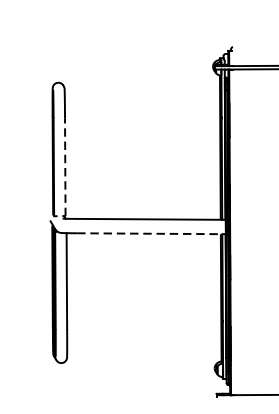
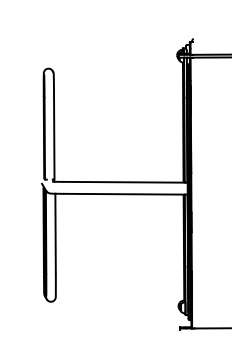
line: (65, 166) -> (54, 138), dashed -> solid
line: (150, 234) -> (125, 194), dashed -> solid

